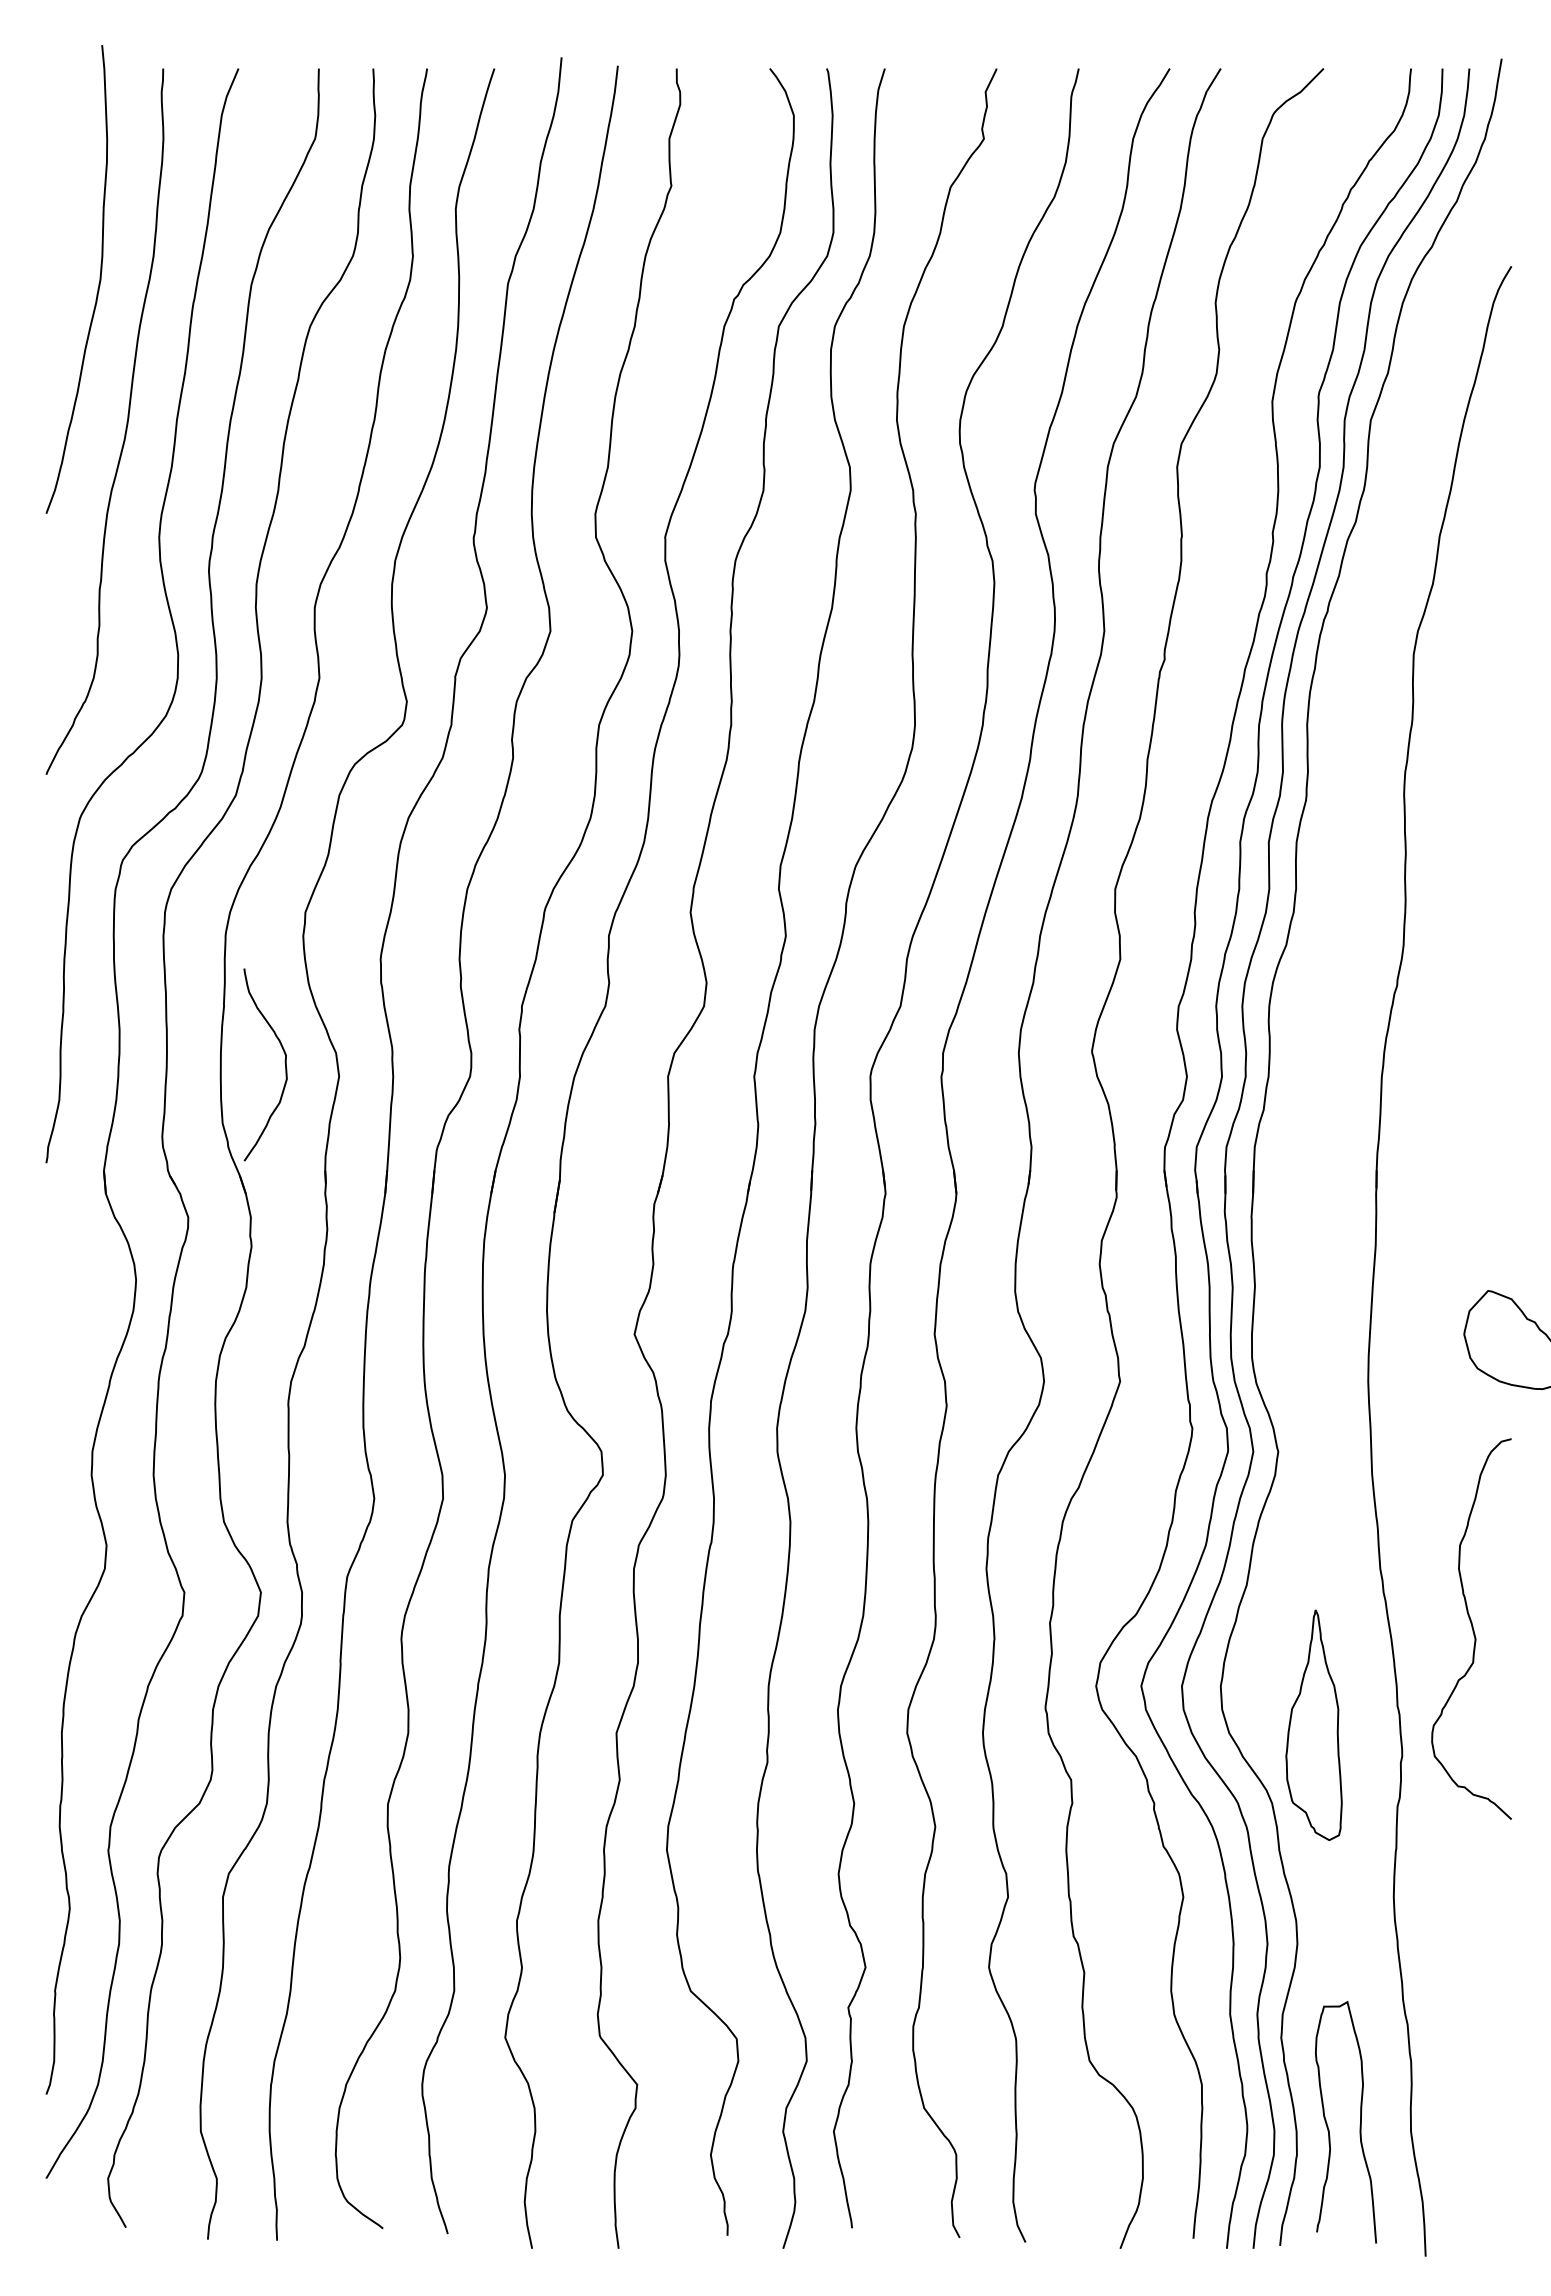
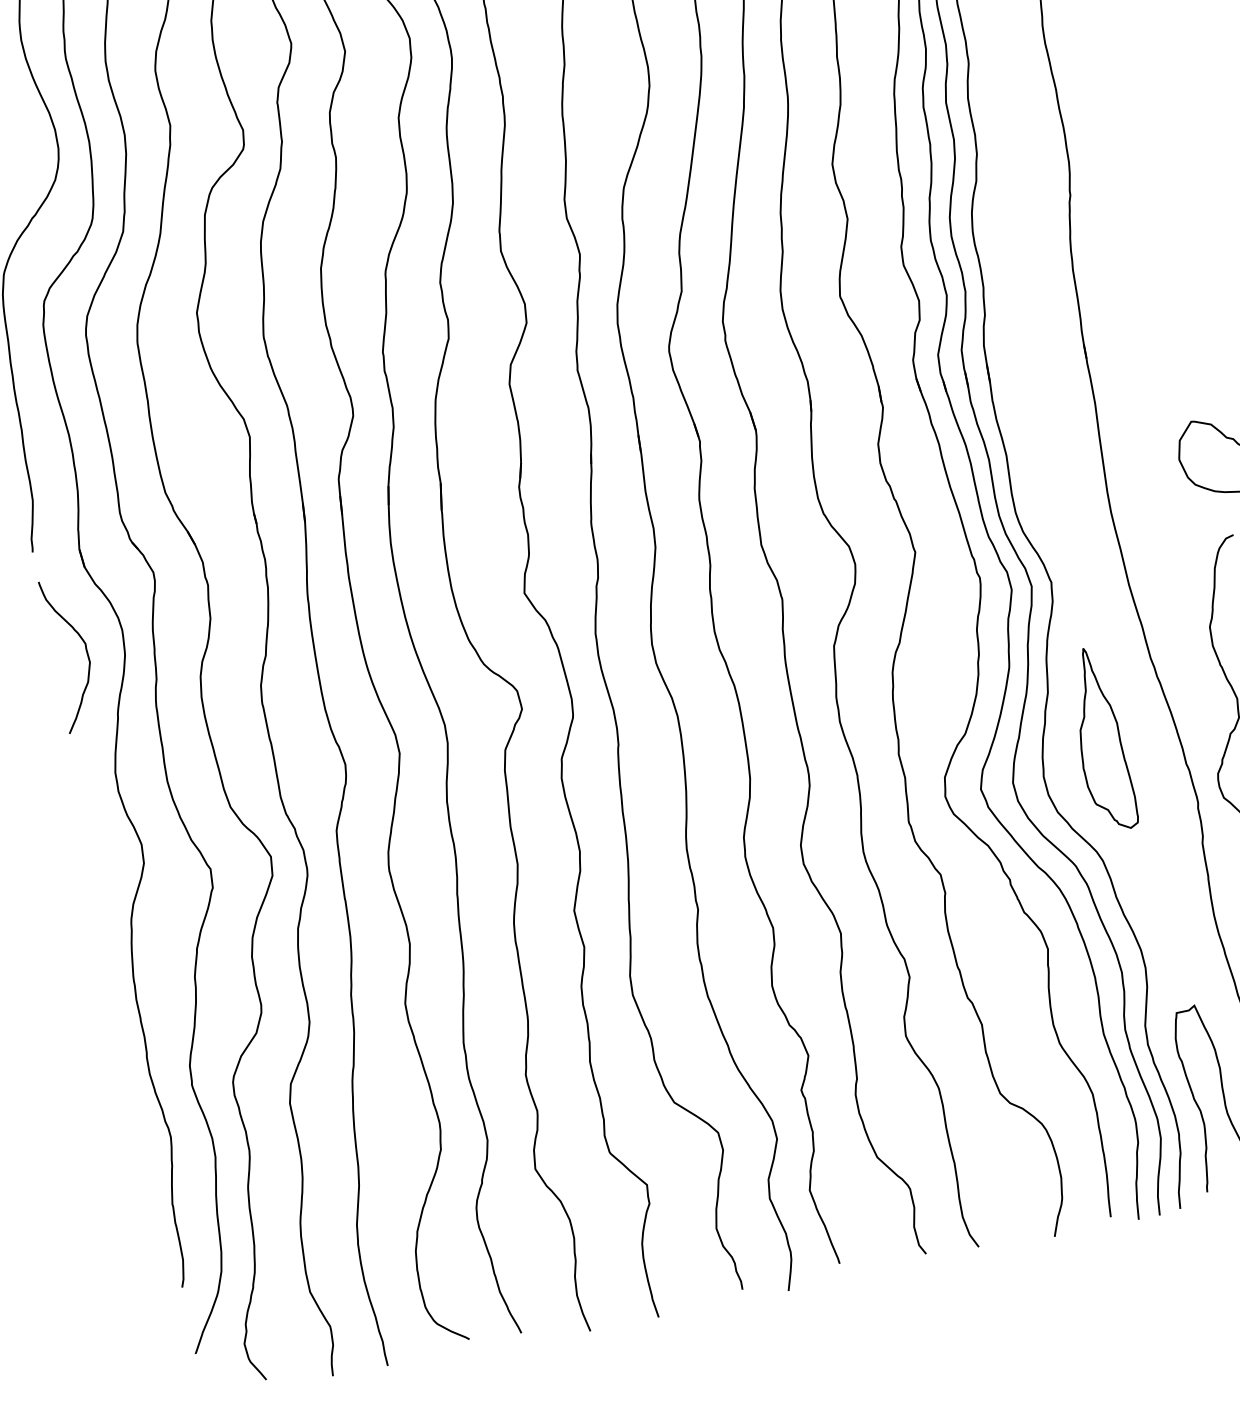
curve: (284, 1062) -> (85, 649), moved
part: (1313, 1725) -> (1100, 739), moved

